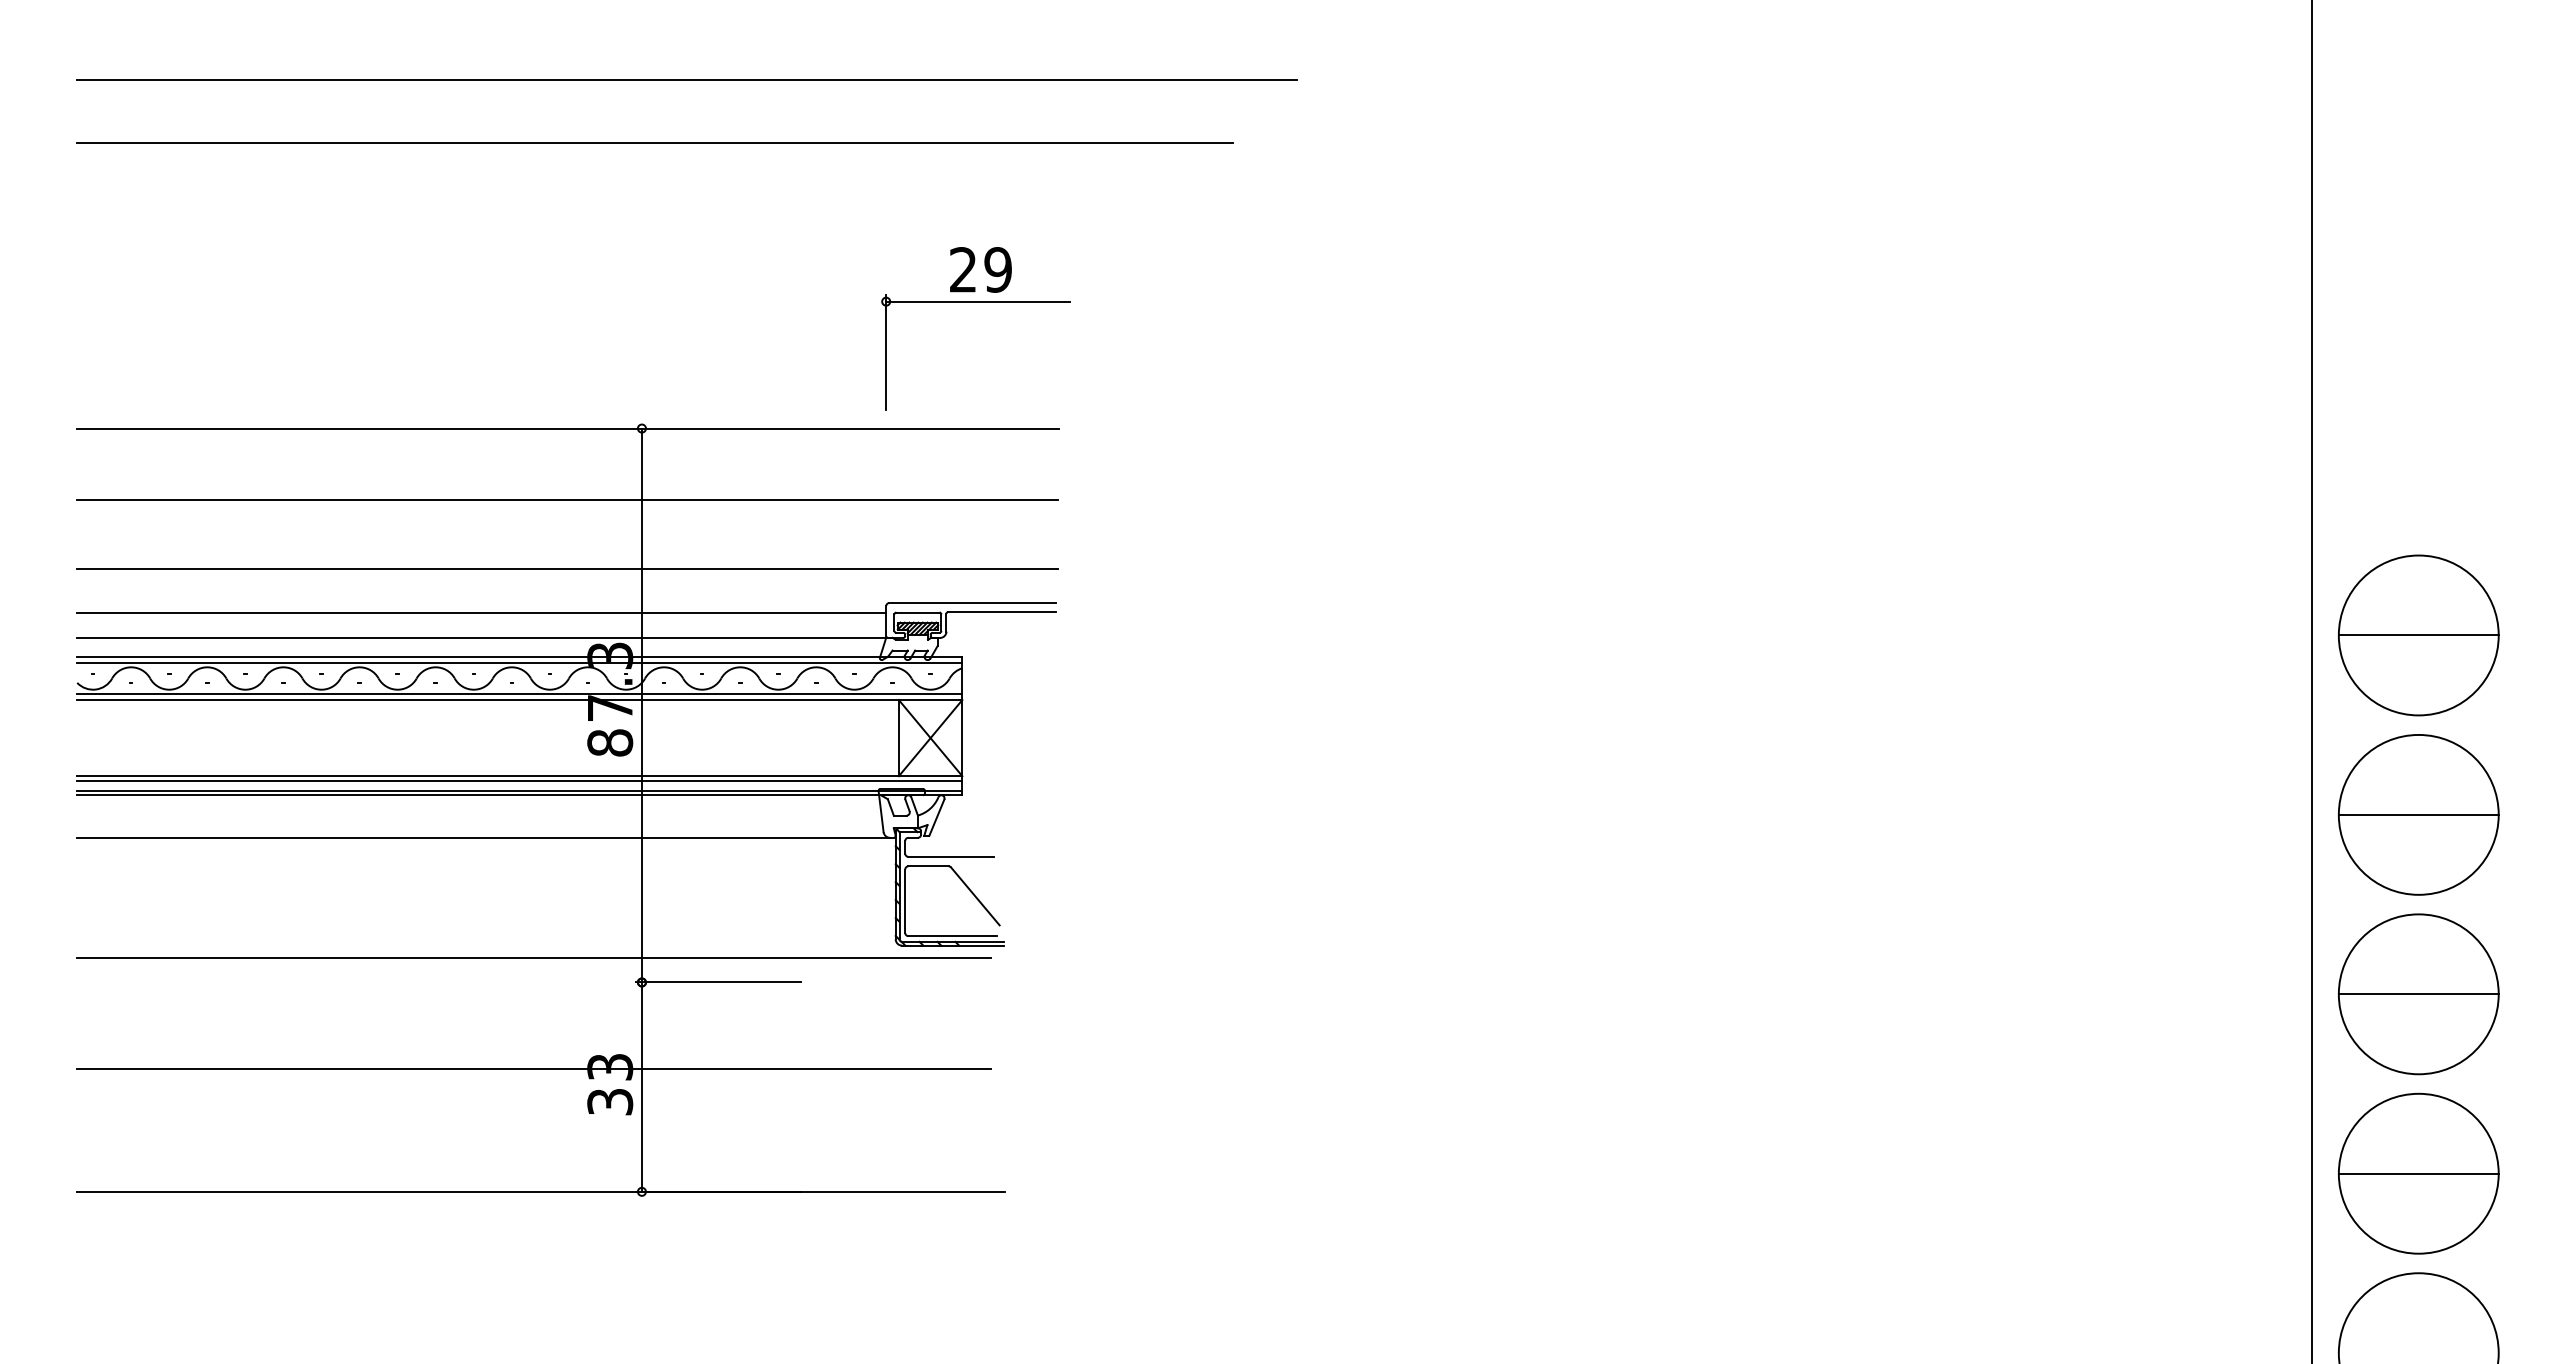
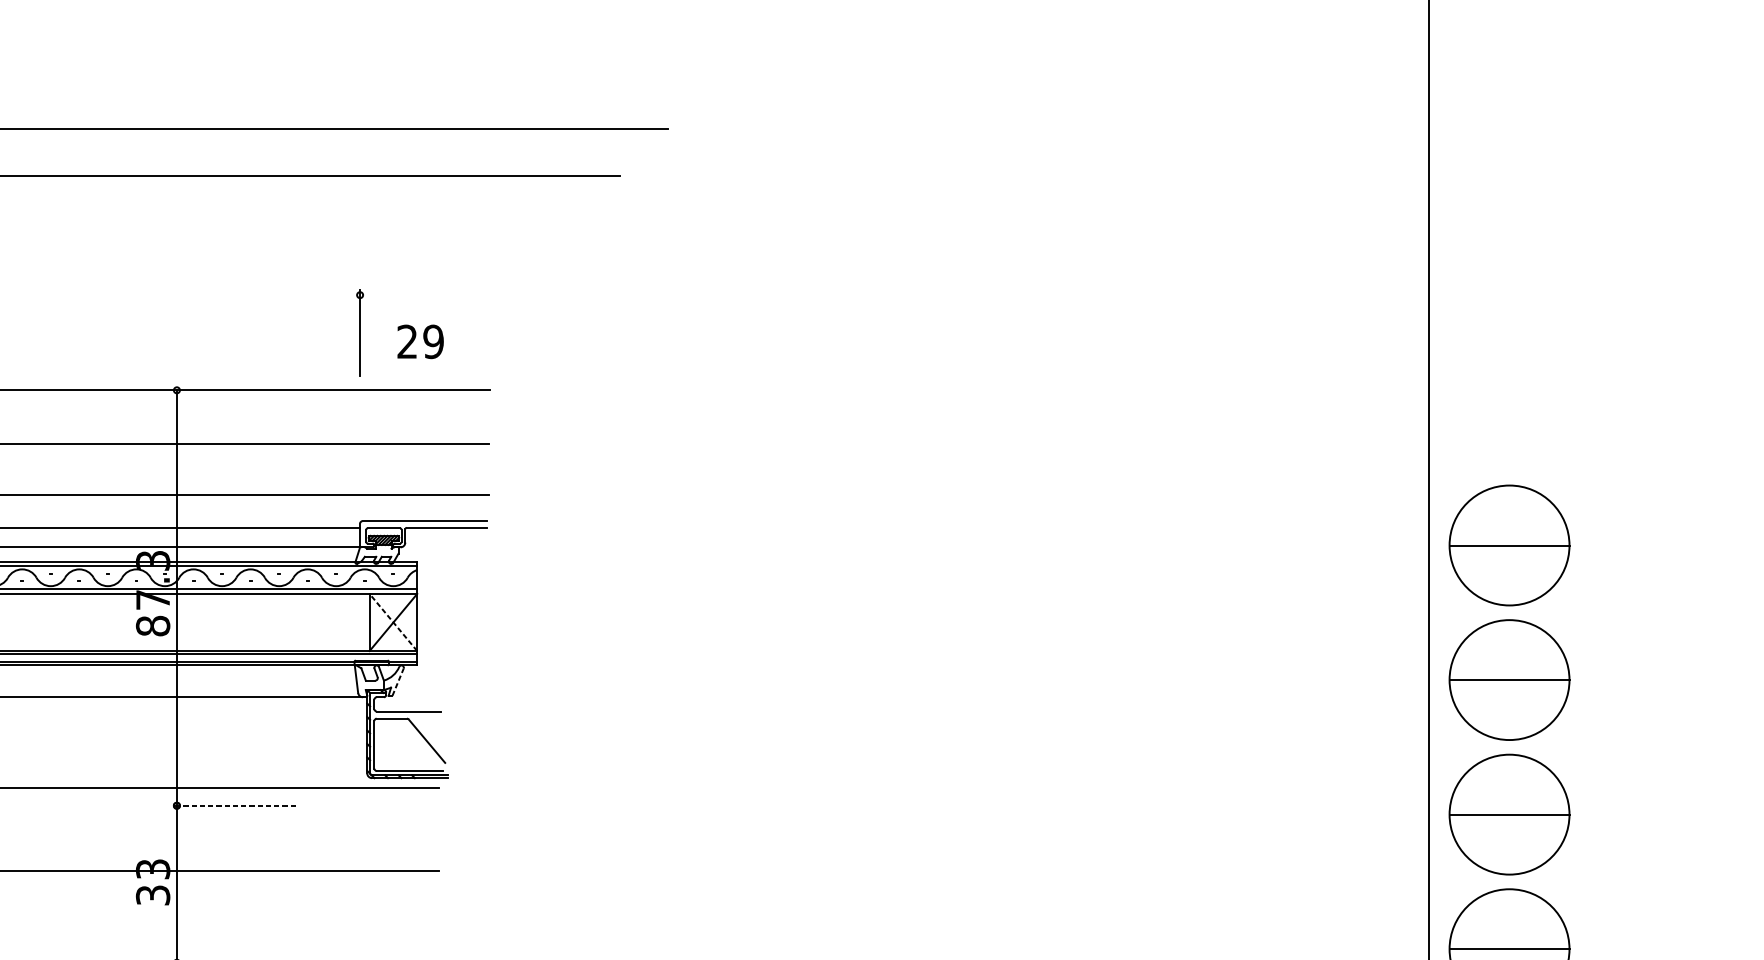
text: (980, 269) -> (420, 341), moved
line: (978, 301) -> (429, 295), removed
line: (930, 738) -> (393, 622), solid -> dashed
line: (936, 817) -> (397, 682), solid -> dashed
line: (717, 982) -> (233, 805), solid -> dashed

